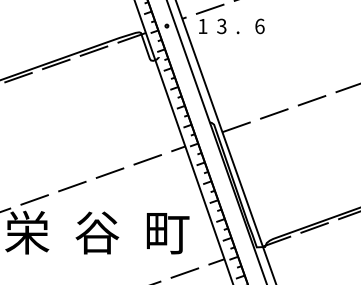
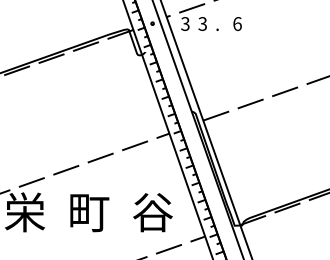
text: (202, 26) -> (185, 24), 1 -> 3
text: (97, 232) -> (89, 212), 谷 -> 町
text: (167, 232) -> (153, 212), 町 -> 谷

